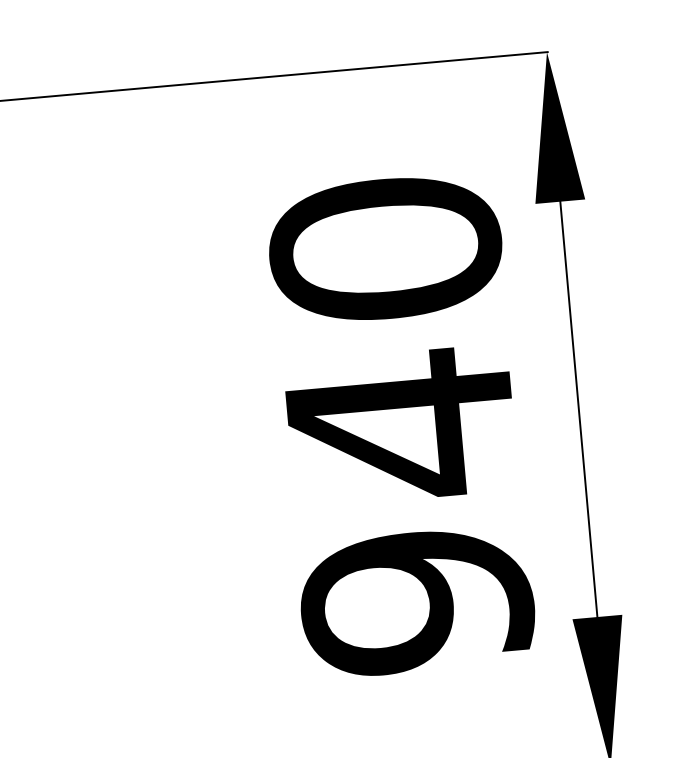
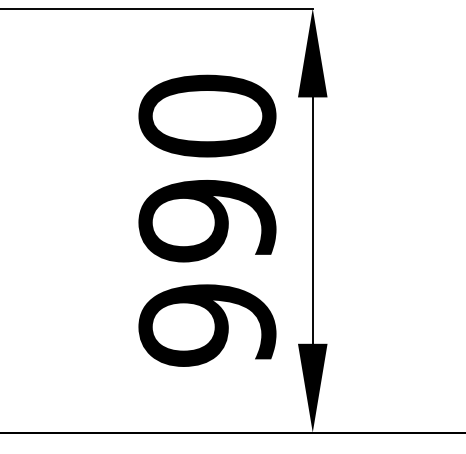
text: (401, 424) -> (207, 220), 940 -> 990

